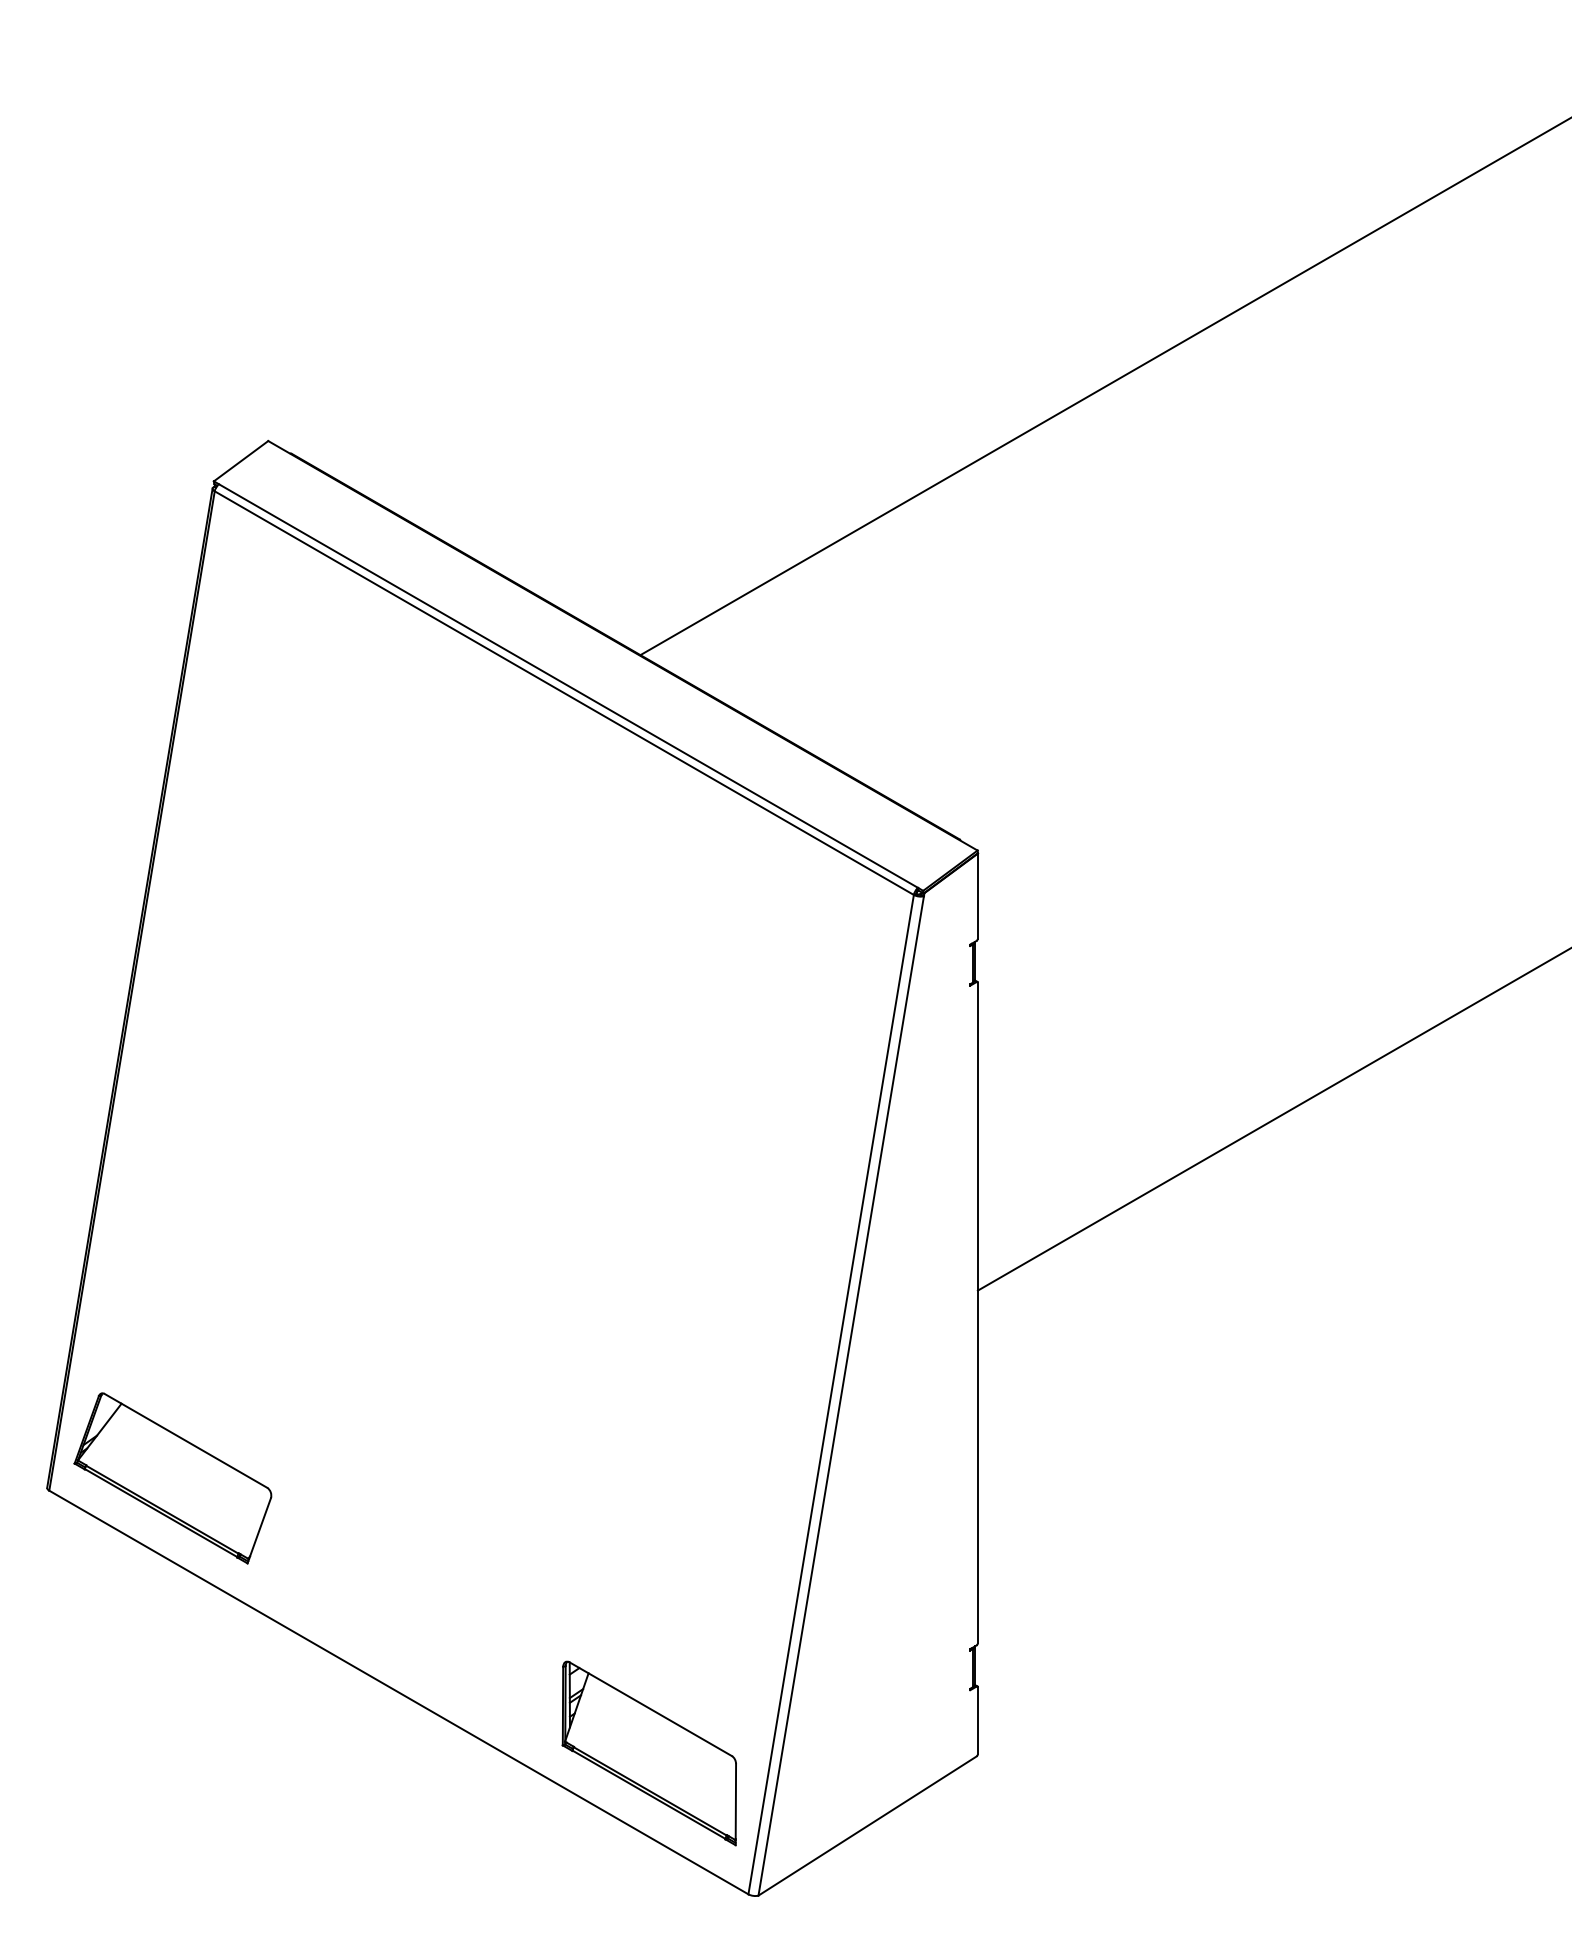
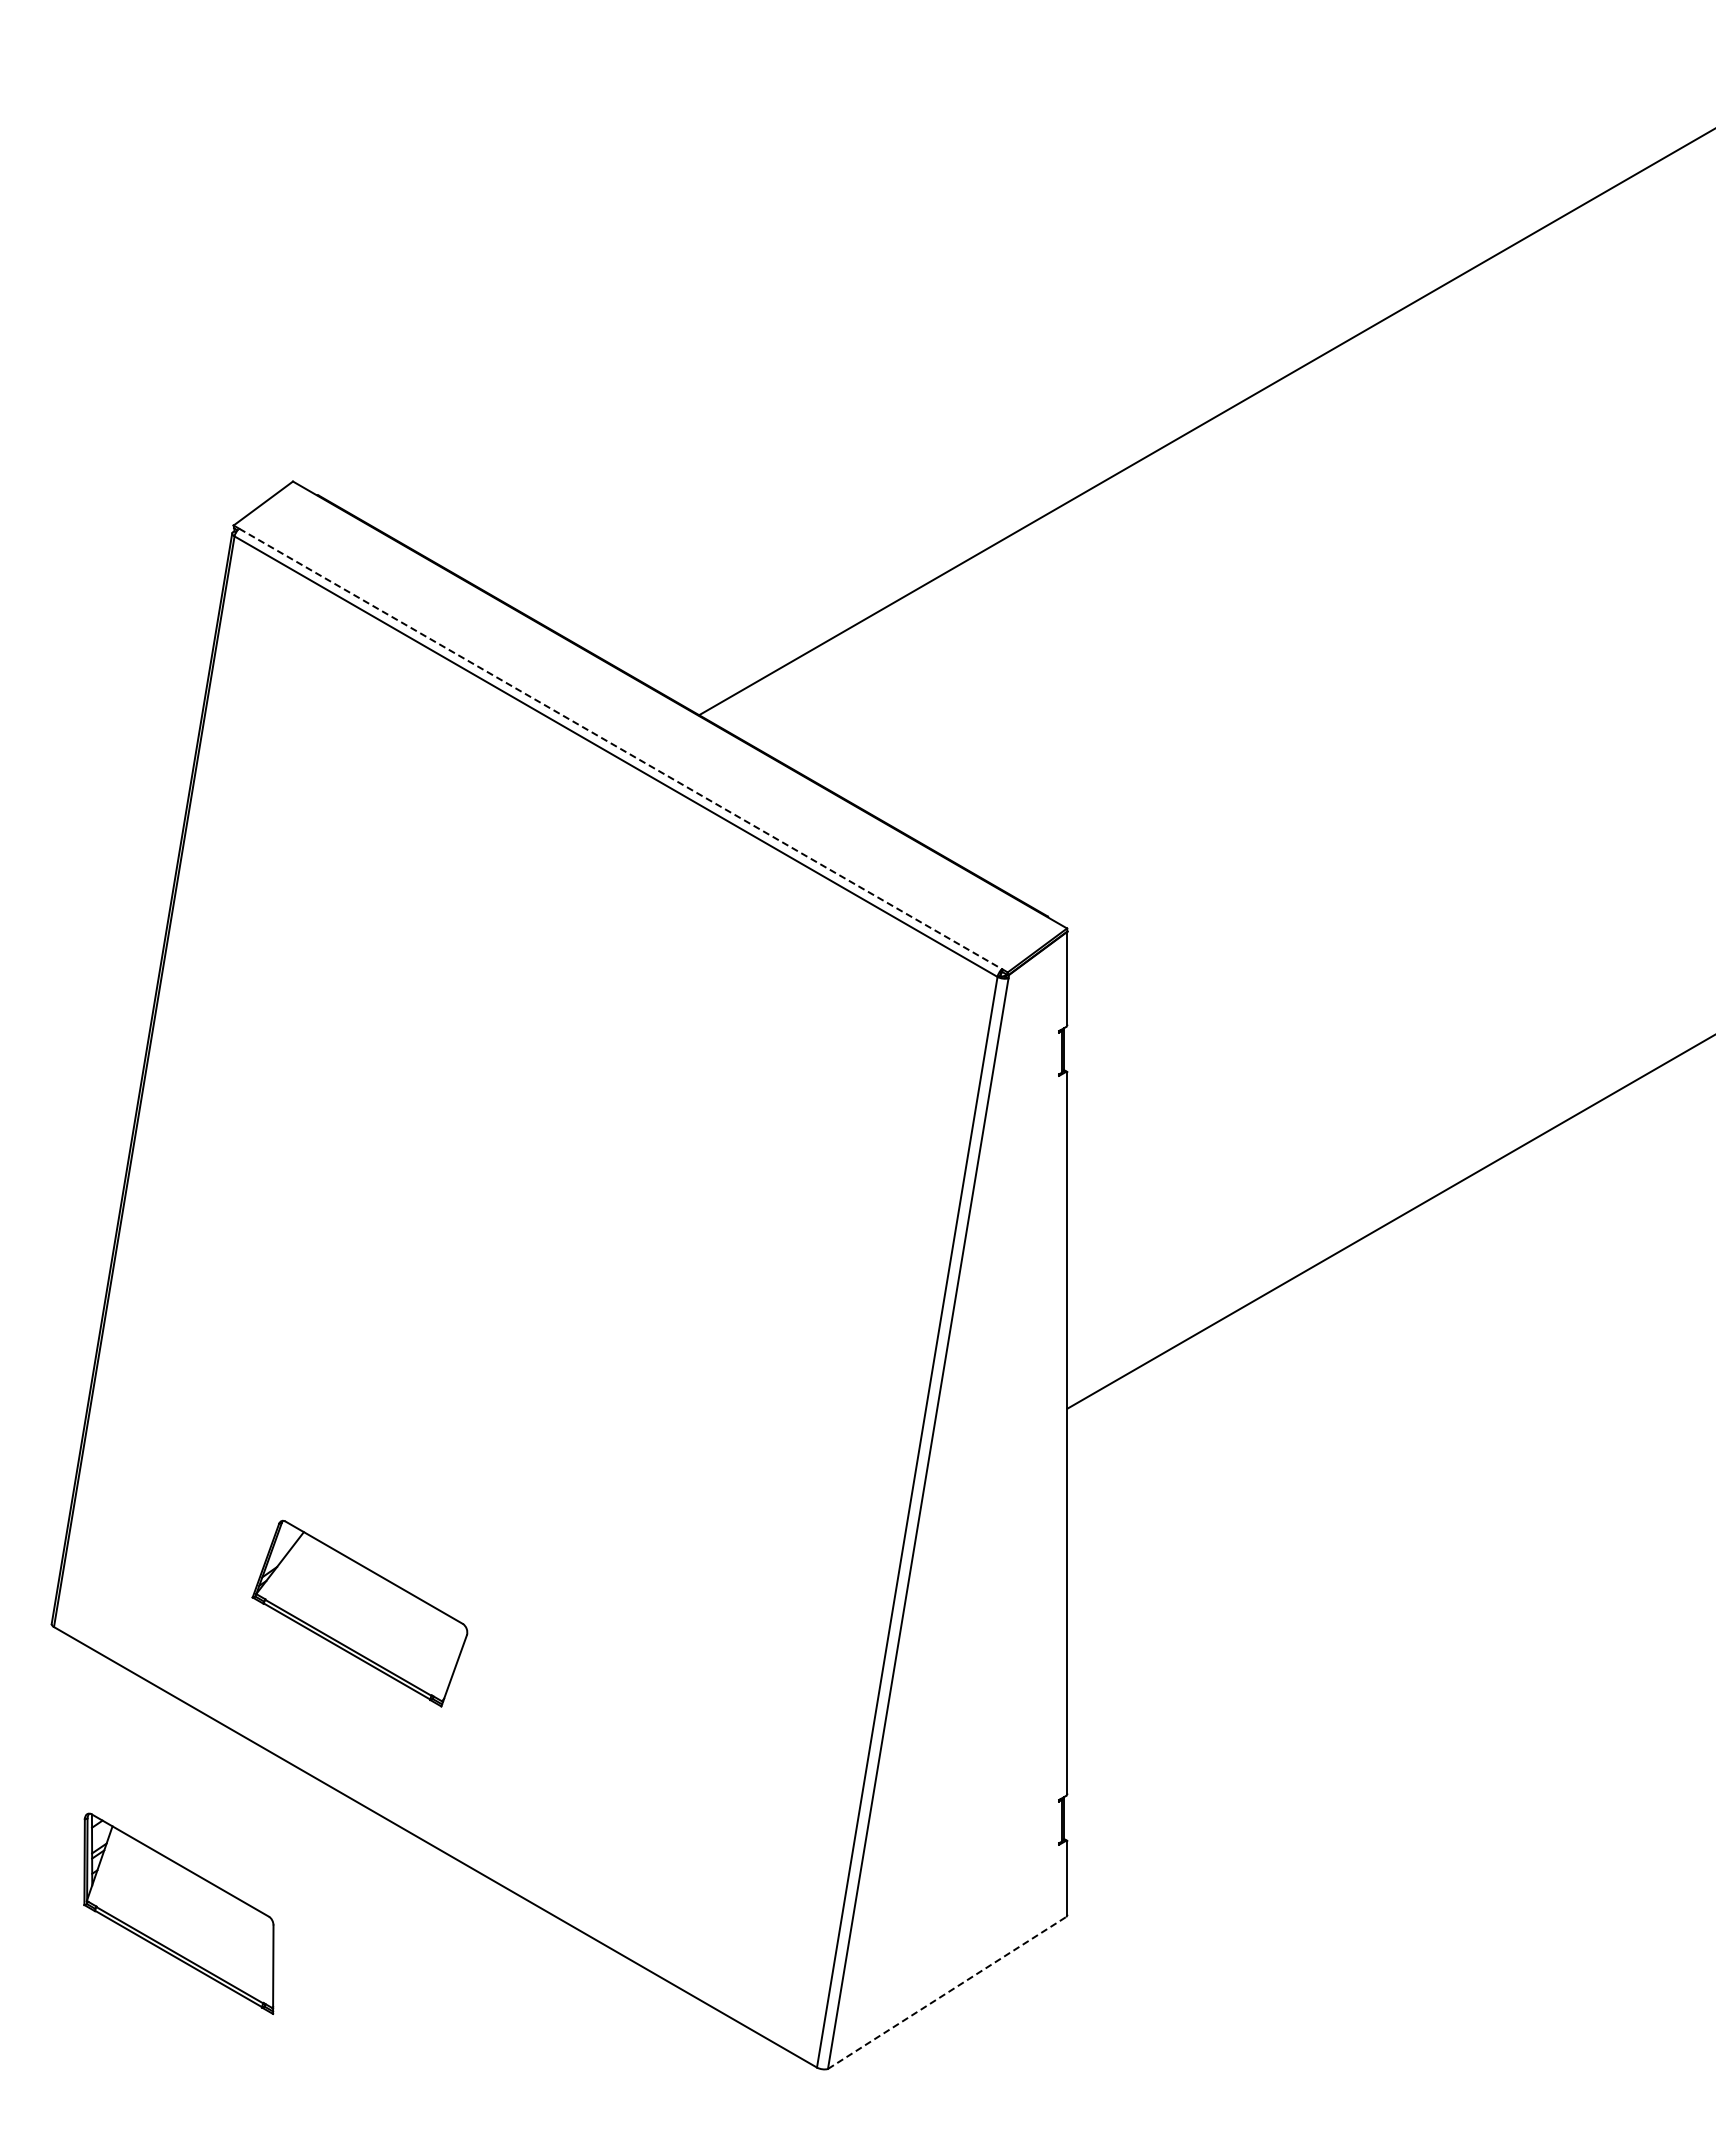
line: (568, 685) -> (620, 748), solid -> dashed
part: (172, 1478) -> (359, 1613), moved
part: (649, 1753) -> (178, 1913), moved
line: (868, 1825) -> (947, 1992), solid -> dashed

